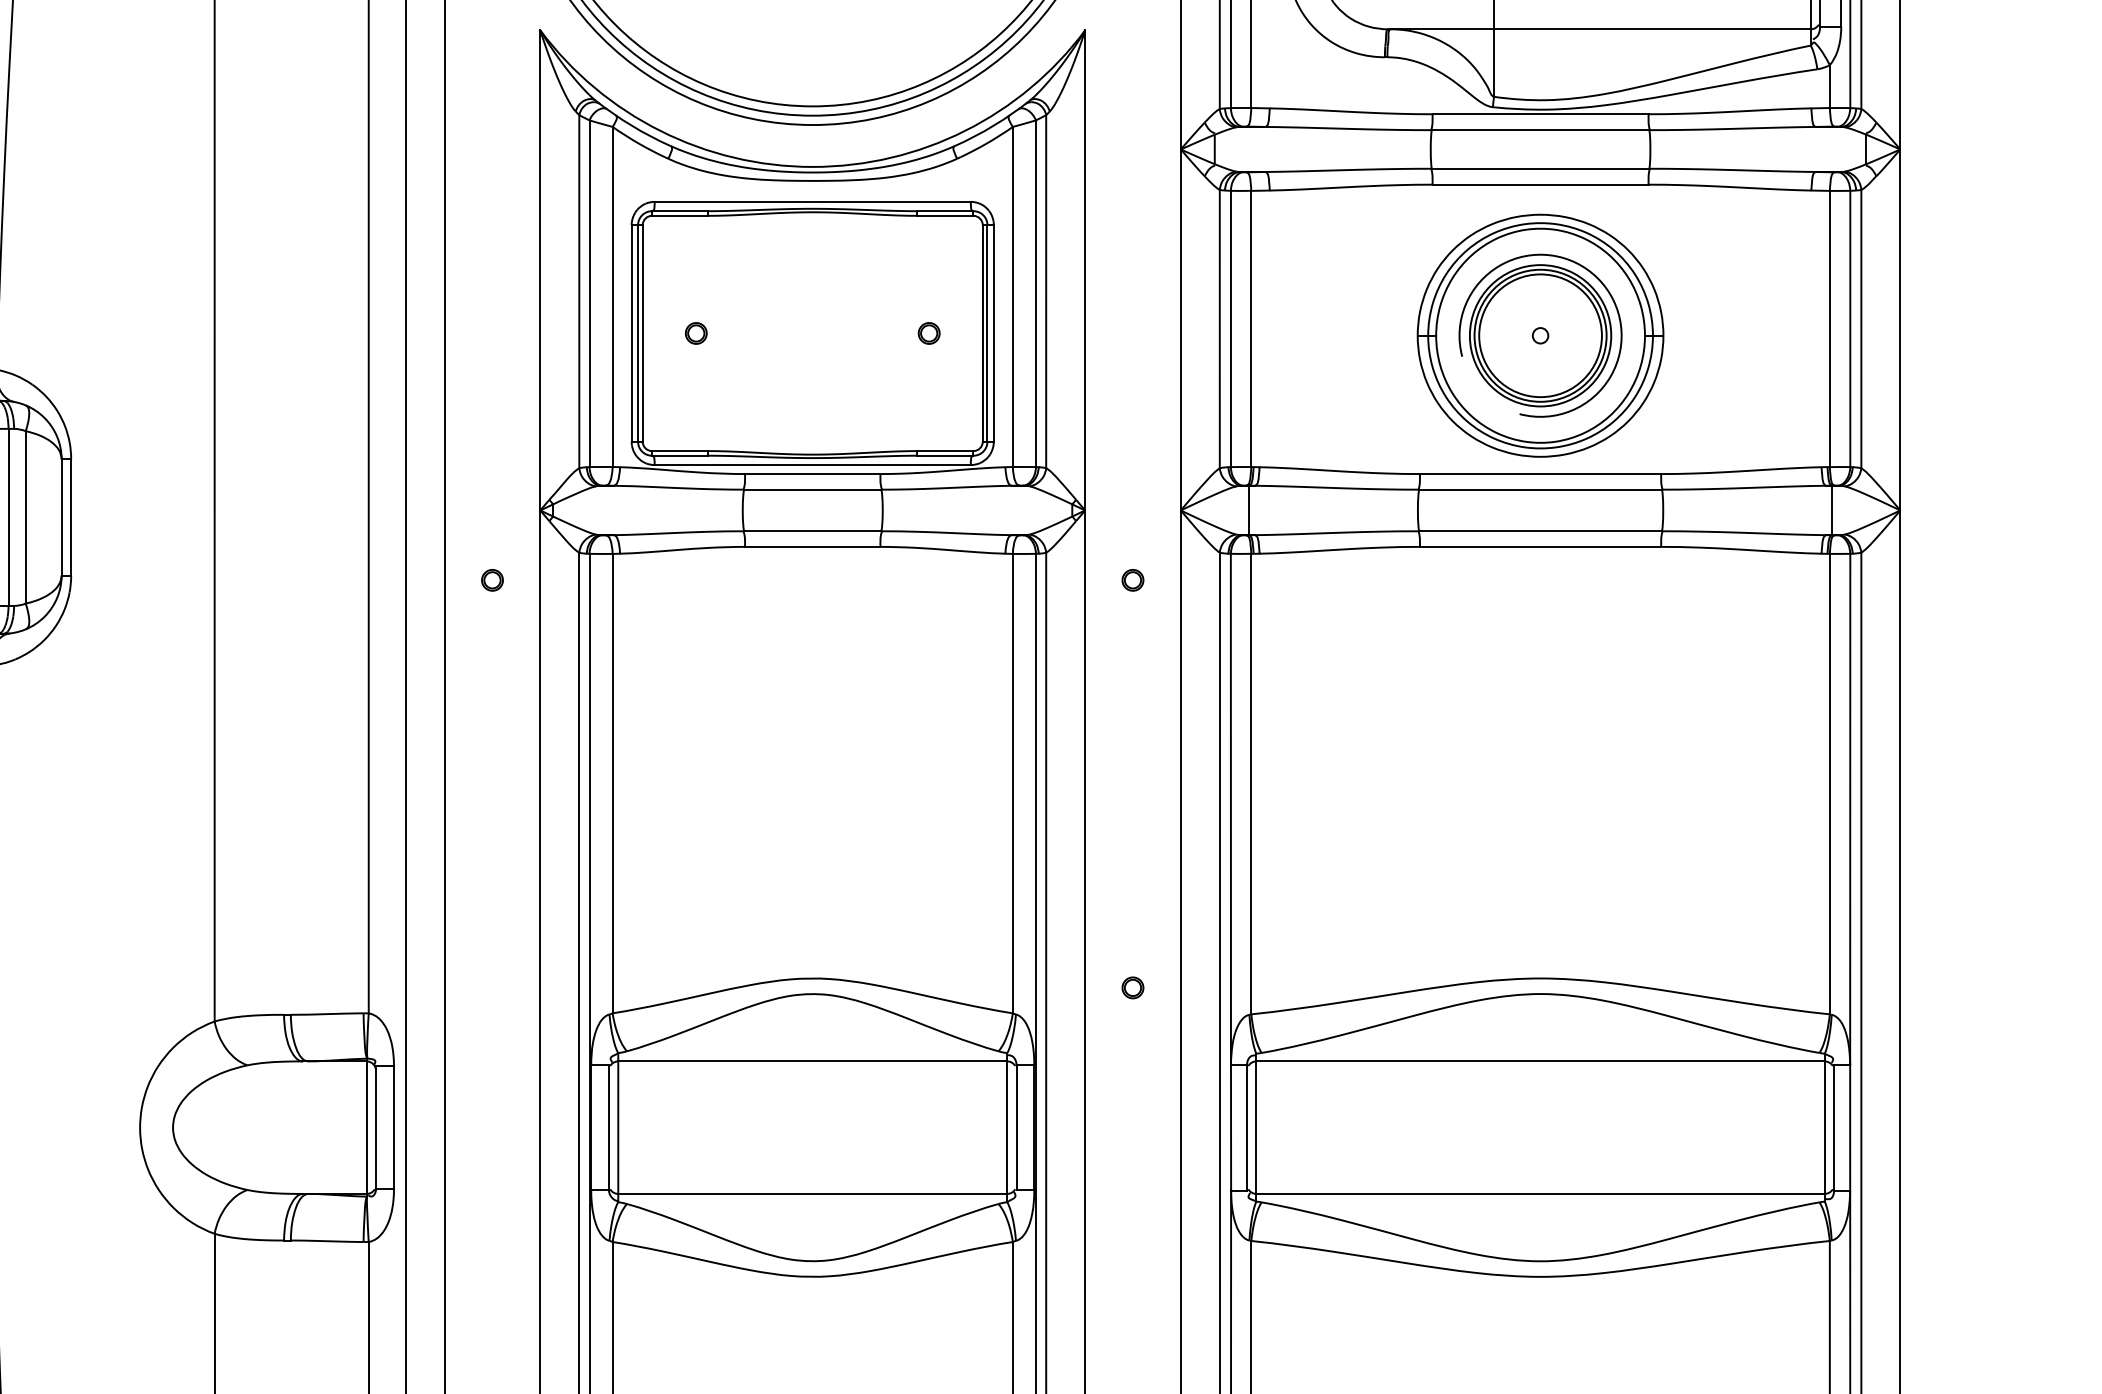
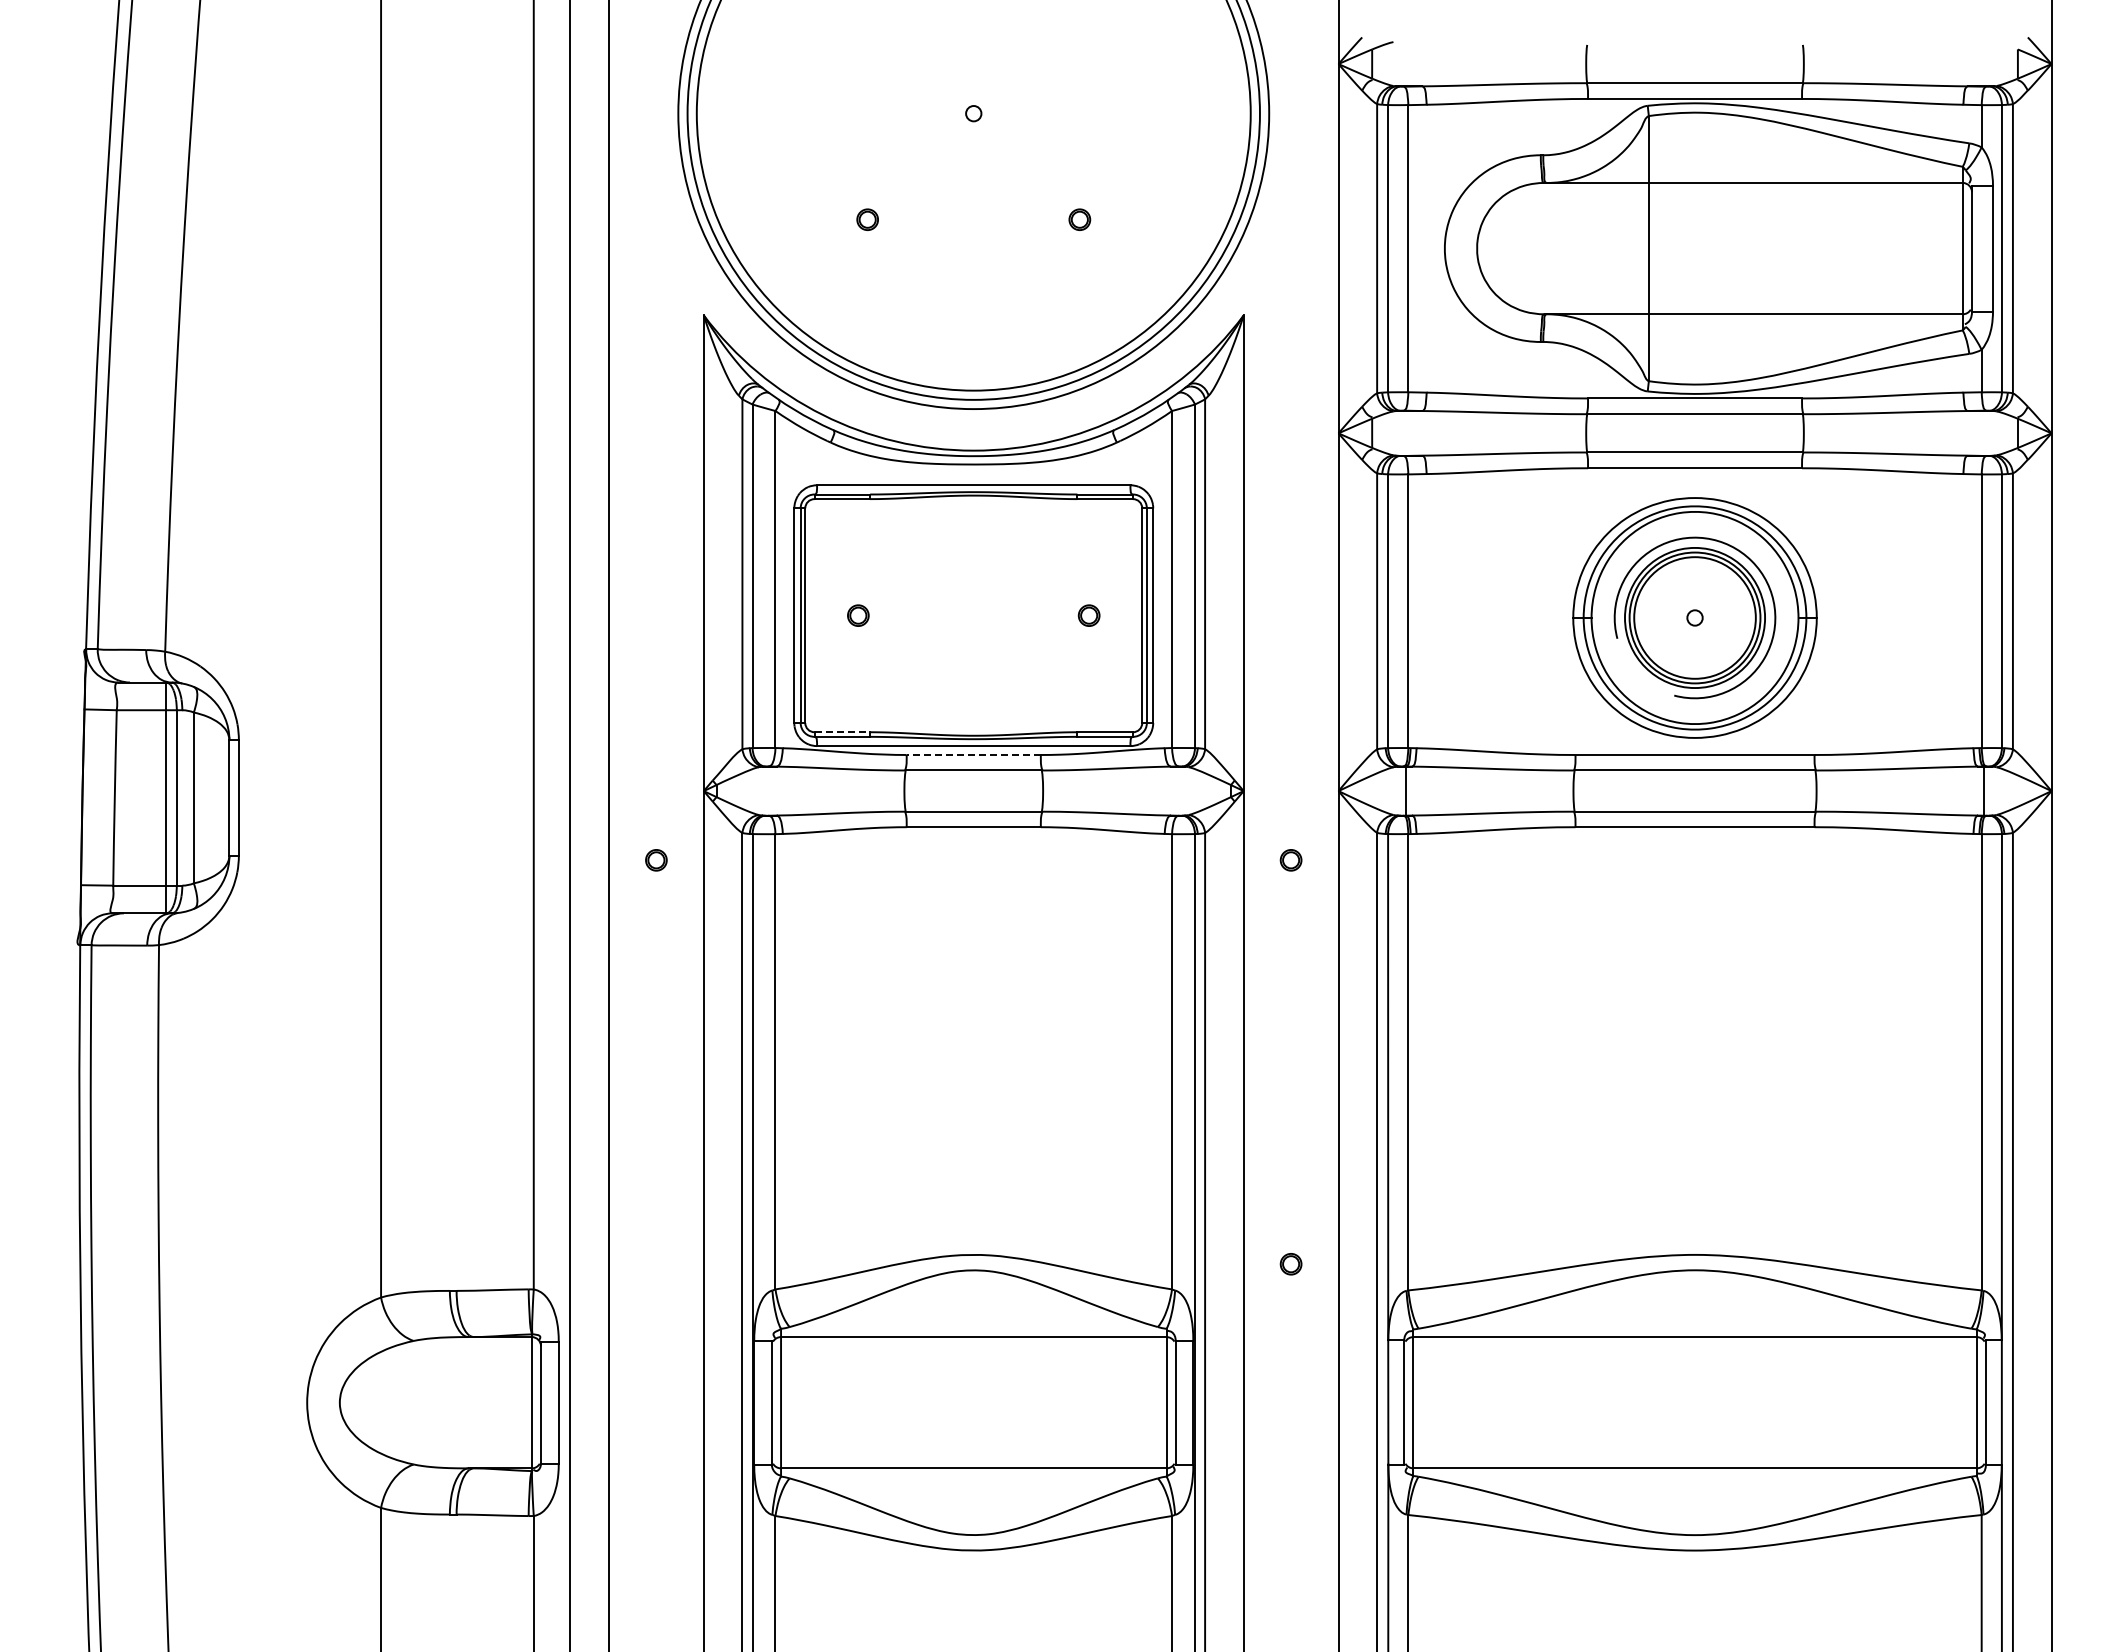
line: (680, 451) -> (842, 732), solid -> dashed
line: (812, 473) -> (973, 754), solid -> dashed

